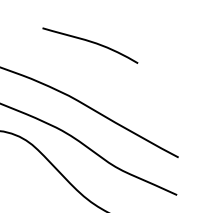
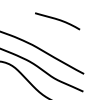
curve: (90, 43) -> (57, 20), moved

